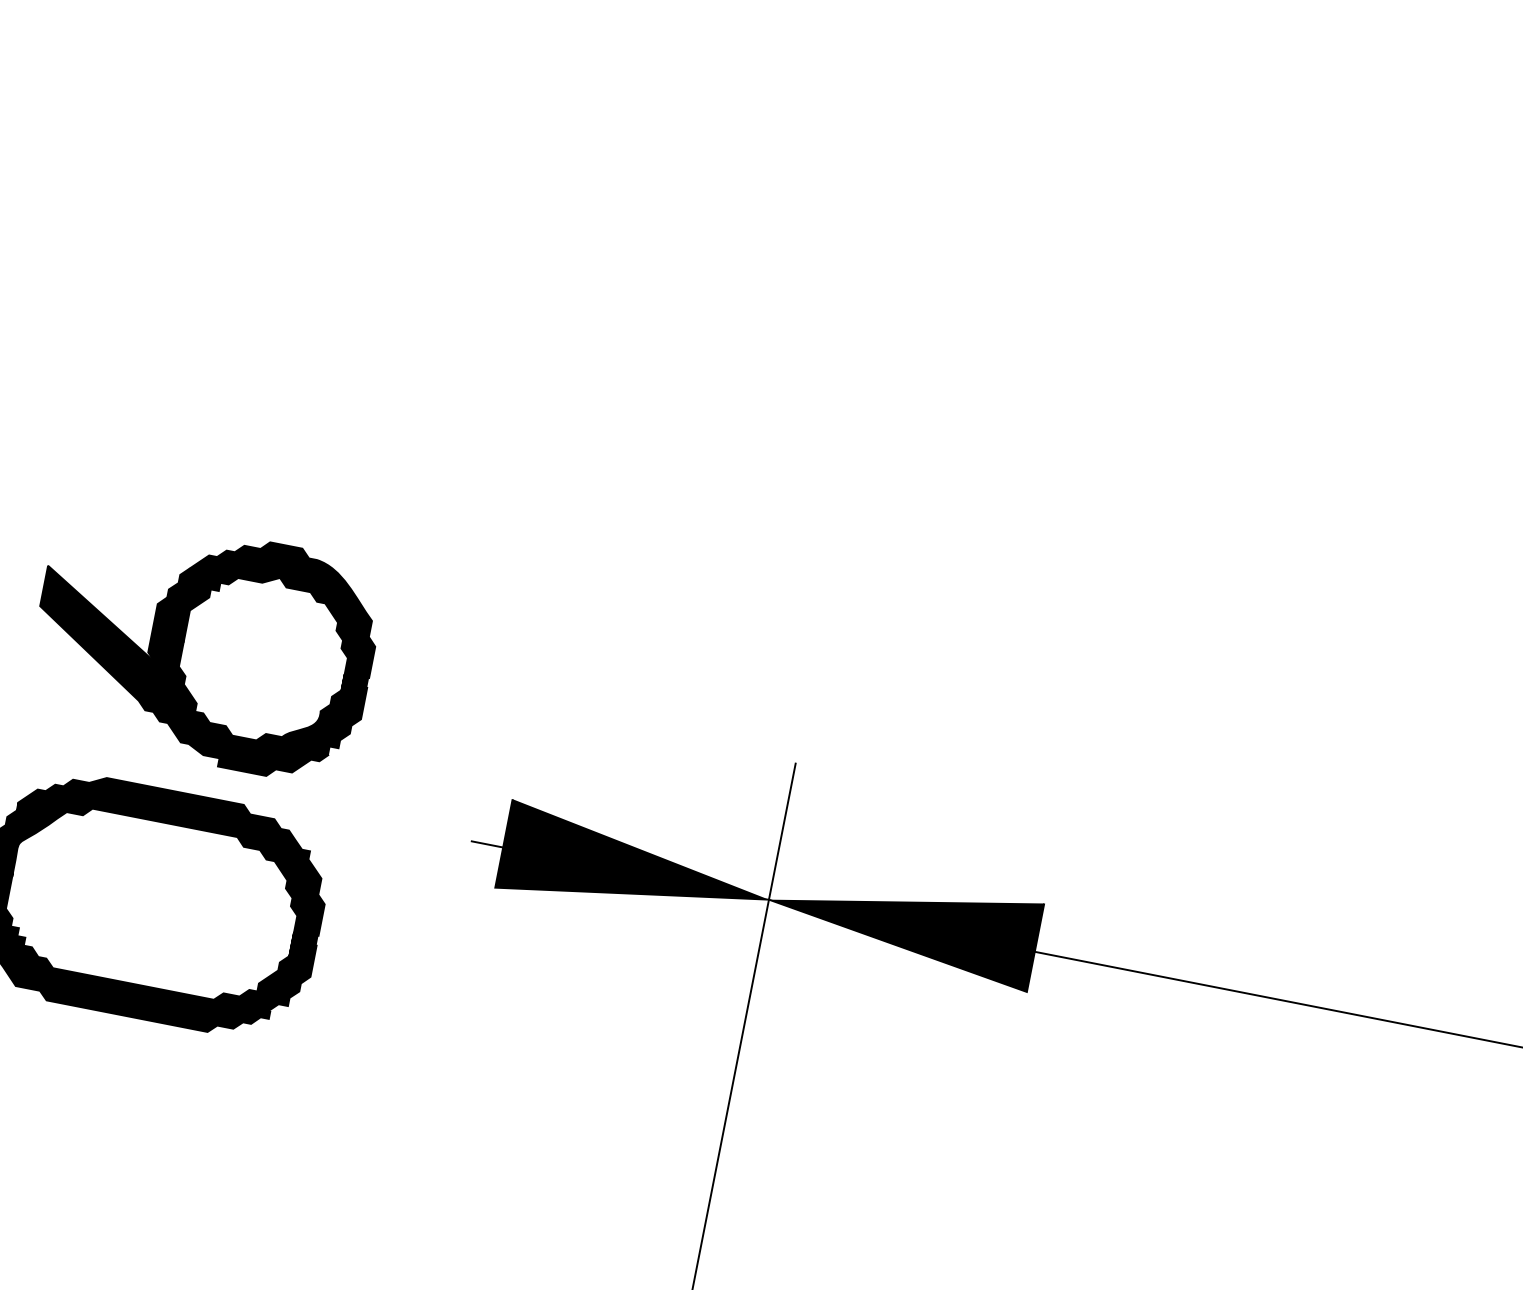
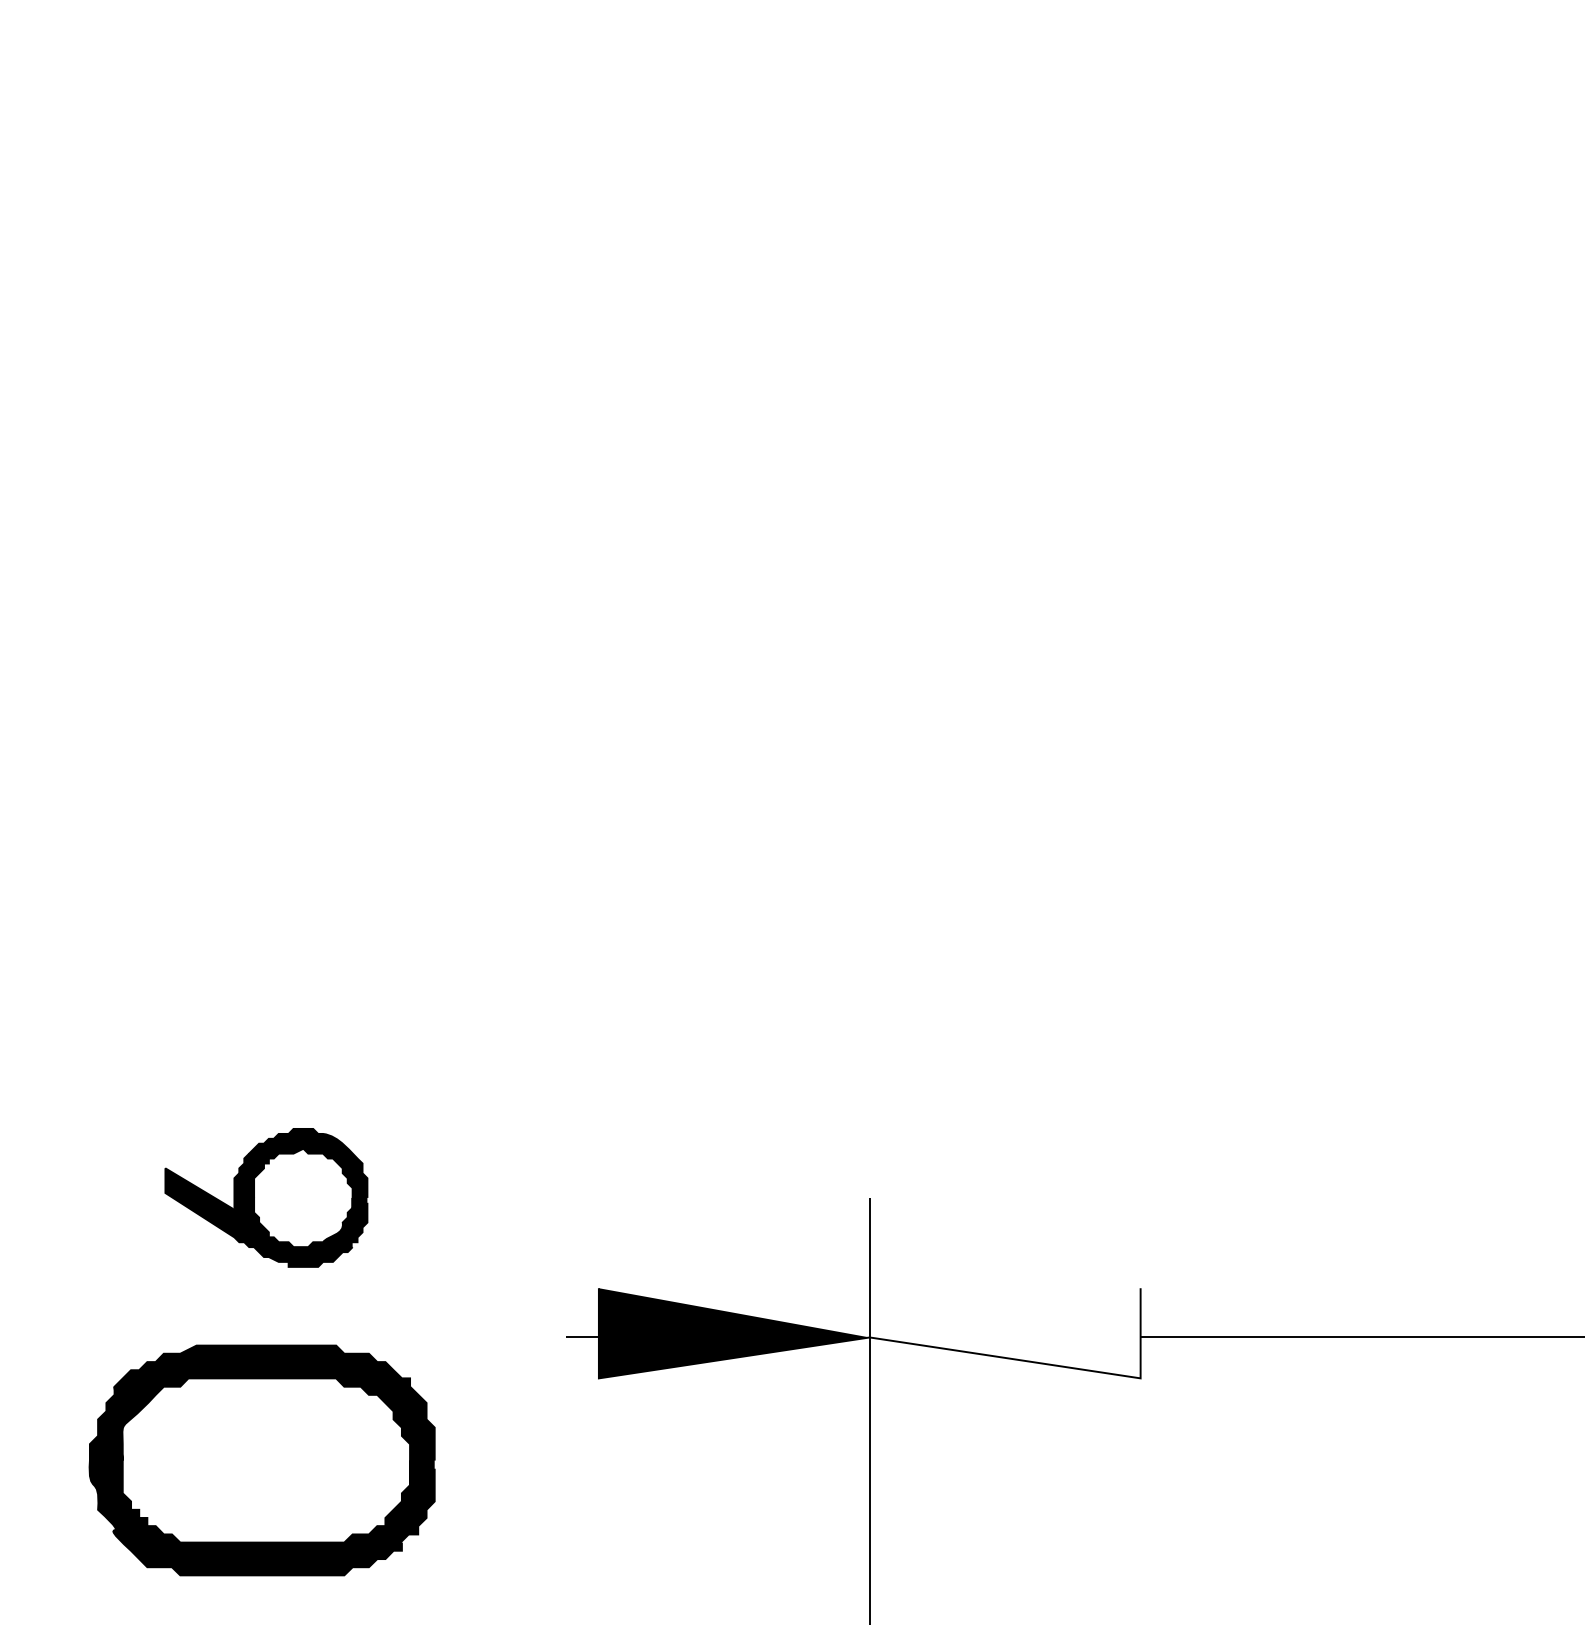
part: (203, 646) -> (266, 1197), size x0.6
fill: (901, 921) -> (1004, 1333), removed

